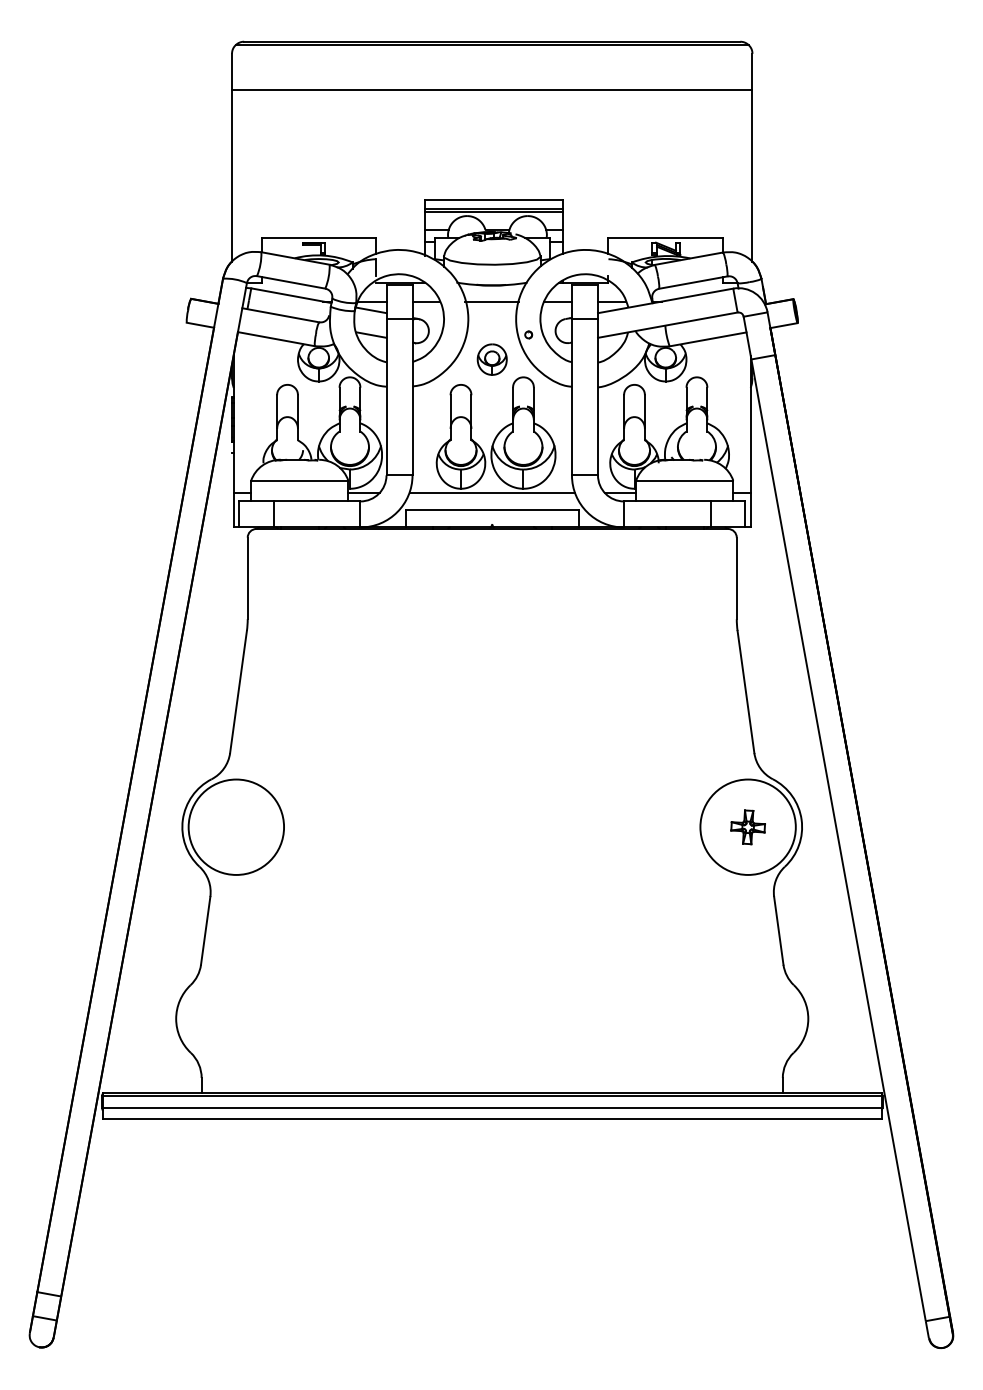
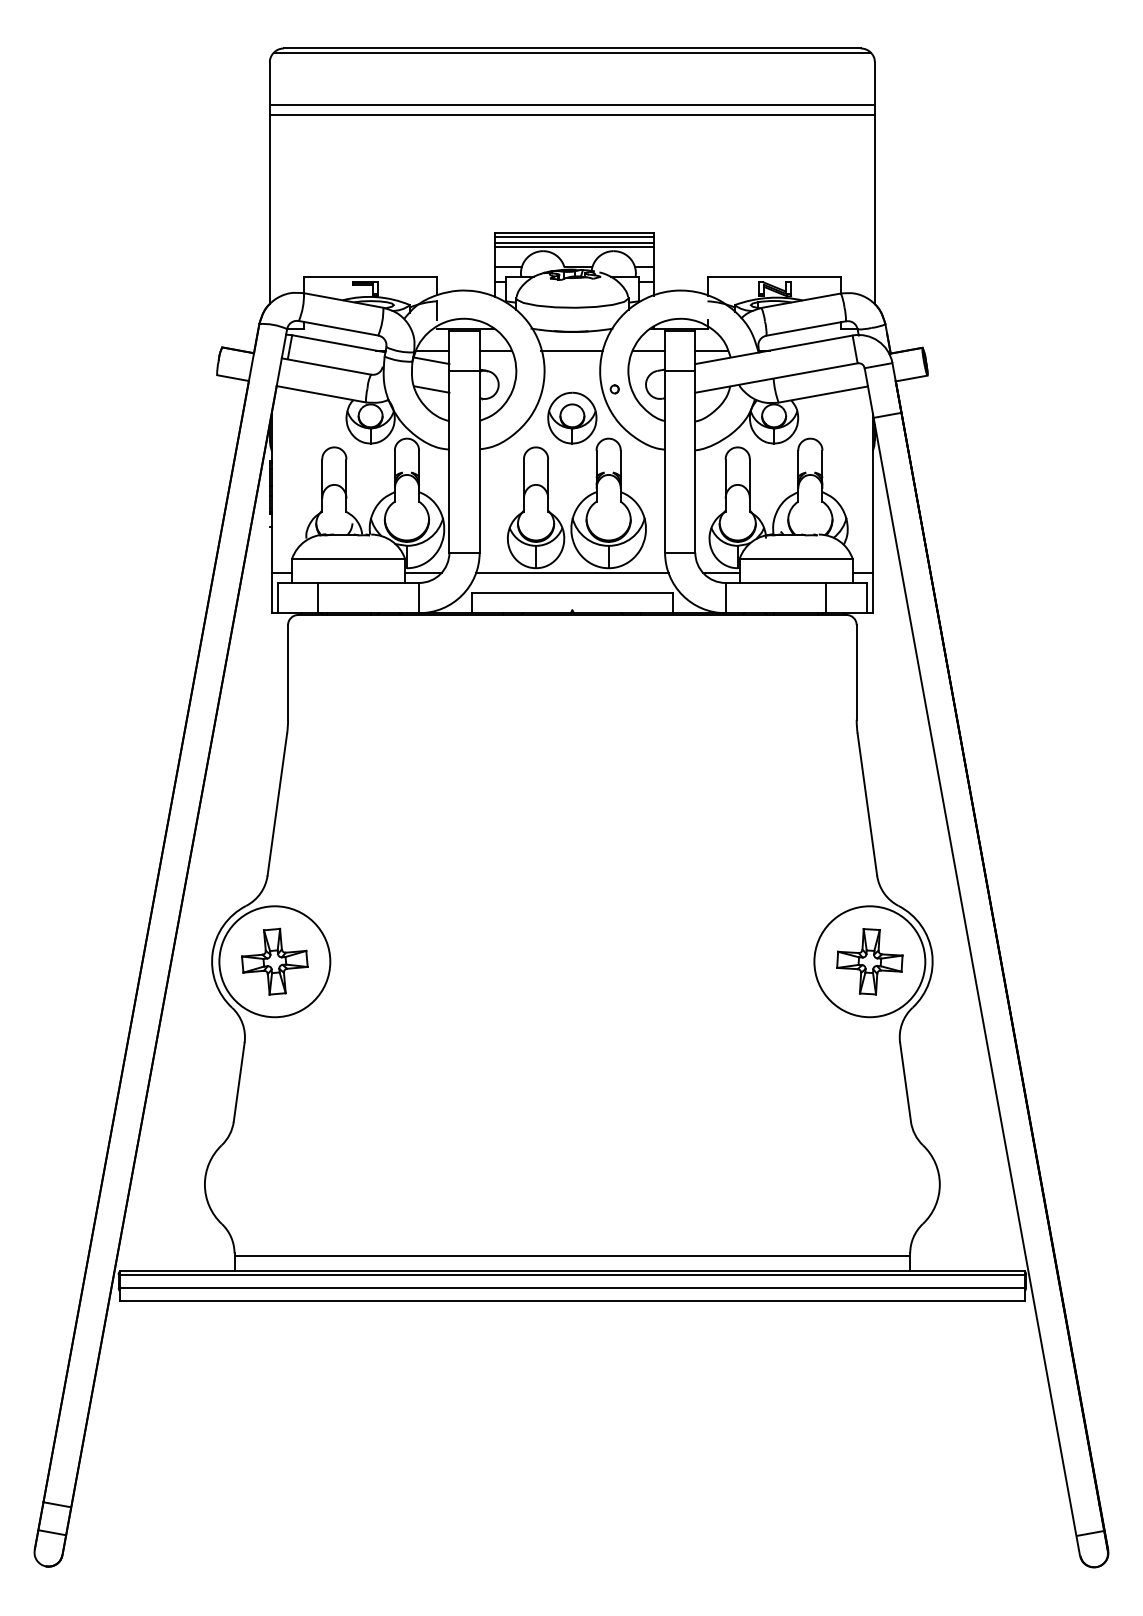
line: (491, 98) -> (571, 114), added
line: (494, 204) -> (574, 237), added
part: (492, 359) -> (572, 417), size x1.43
part: (236, 827) -> (274, 961), added
part: (747, 827) -> (869, 961), size x1.67
line: (492, 1080) -> (572, 1256), added

